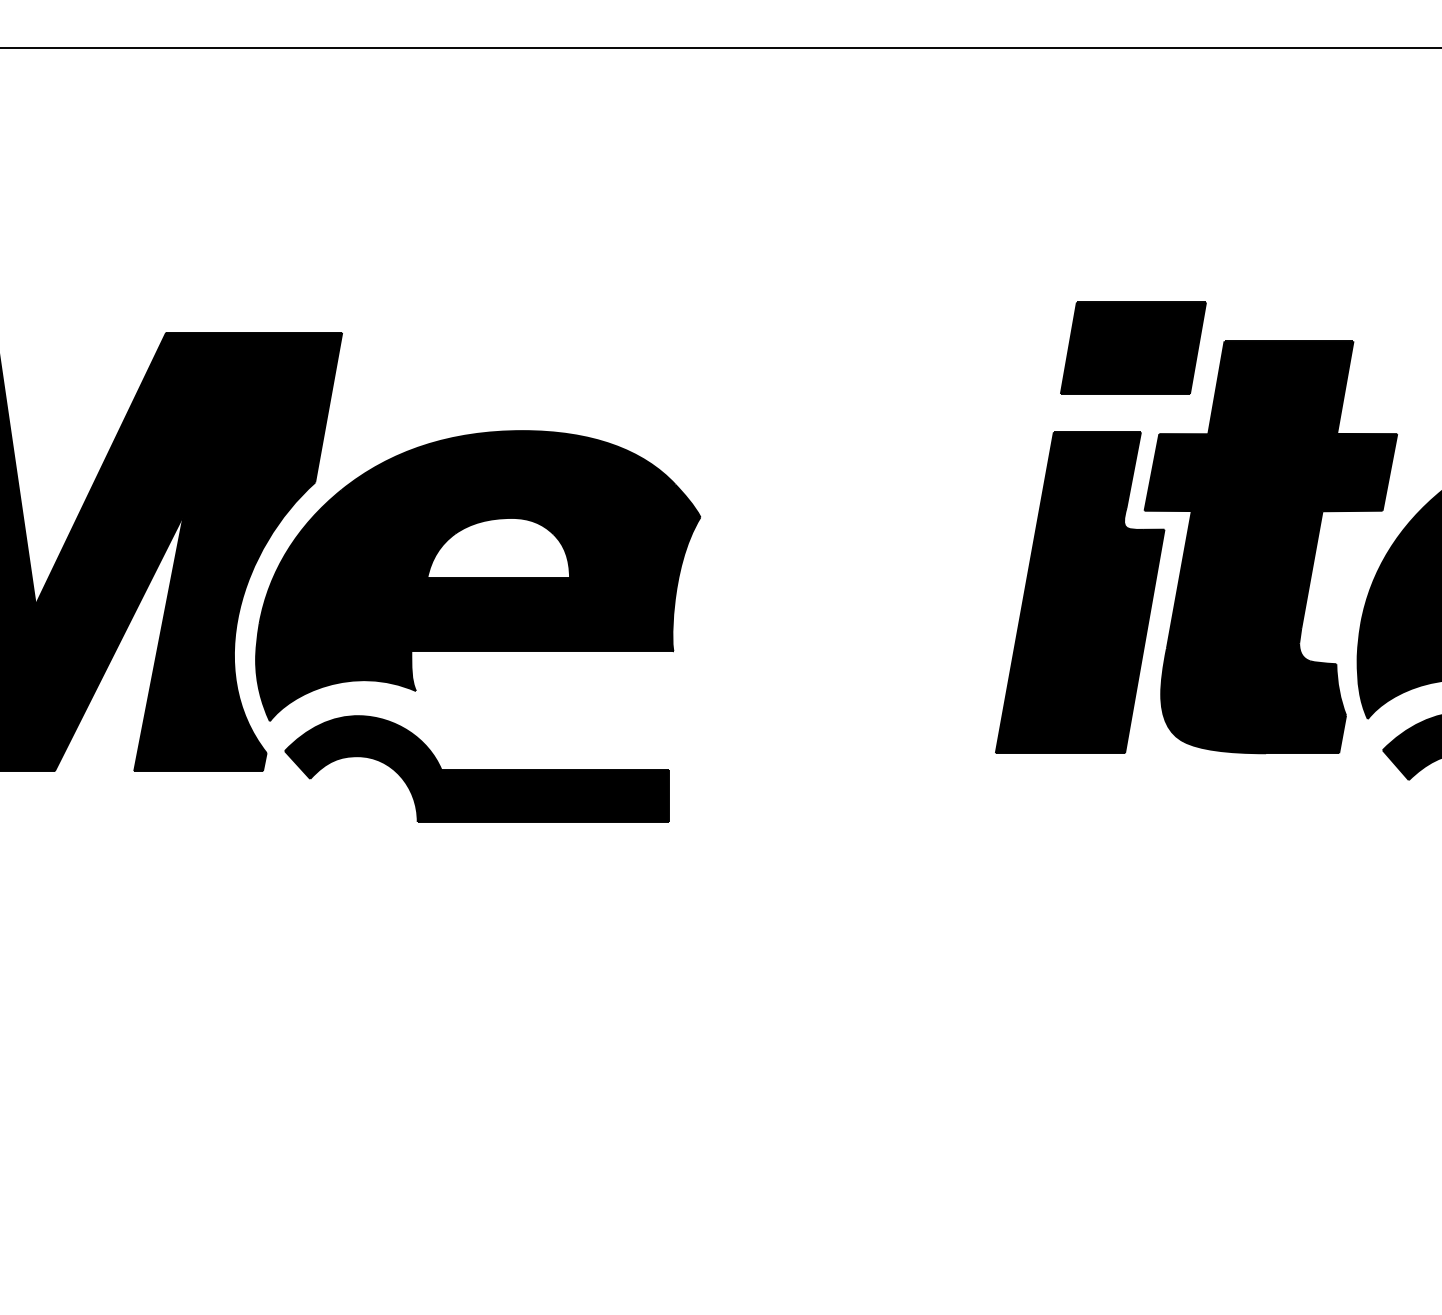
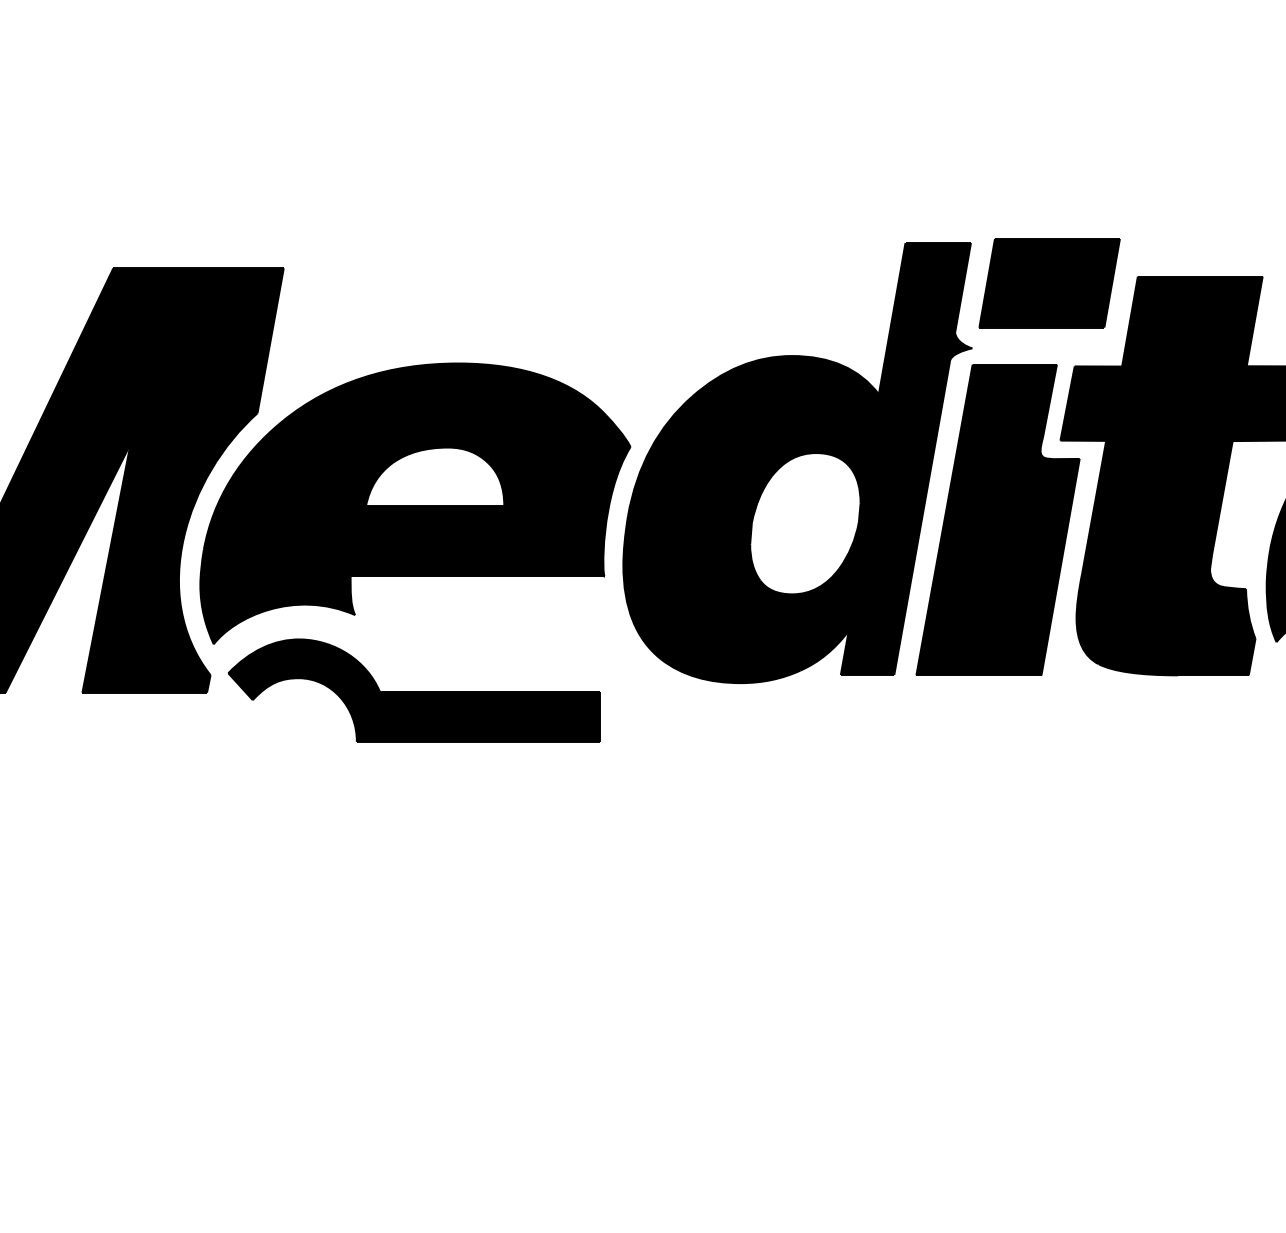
part: (872, 534) -> (797, 463), added

